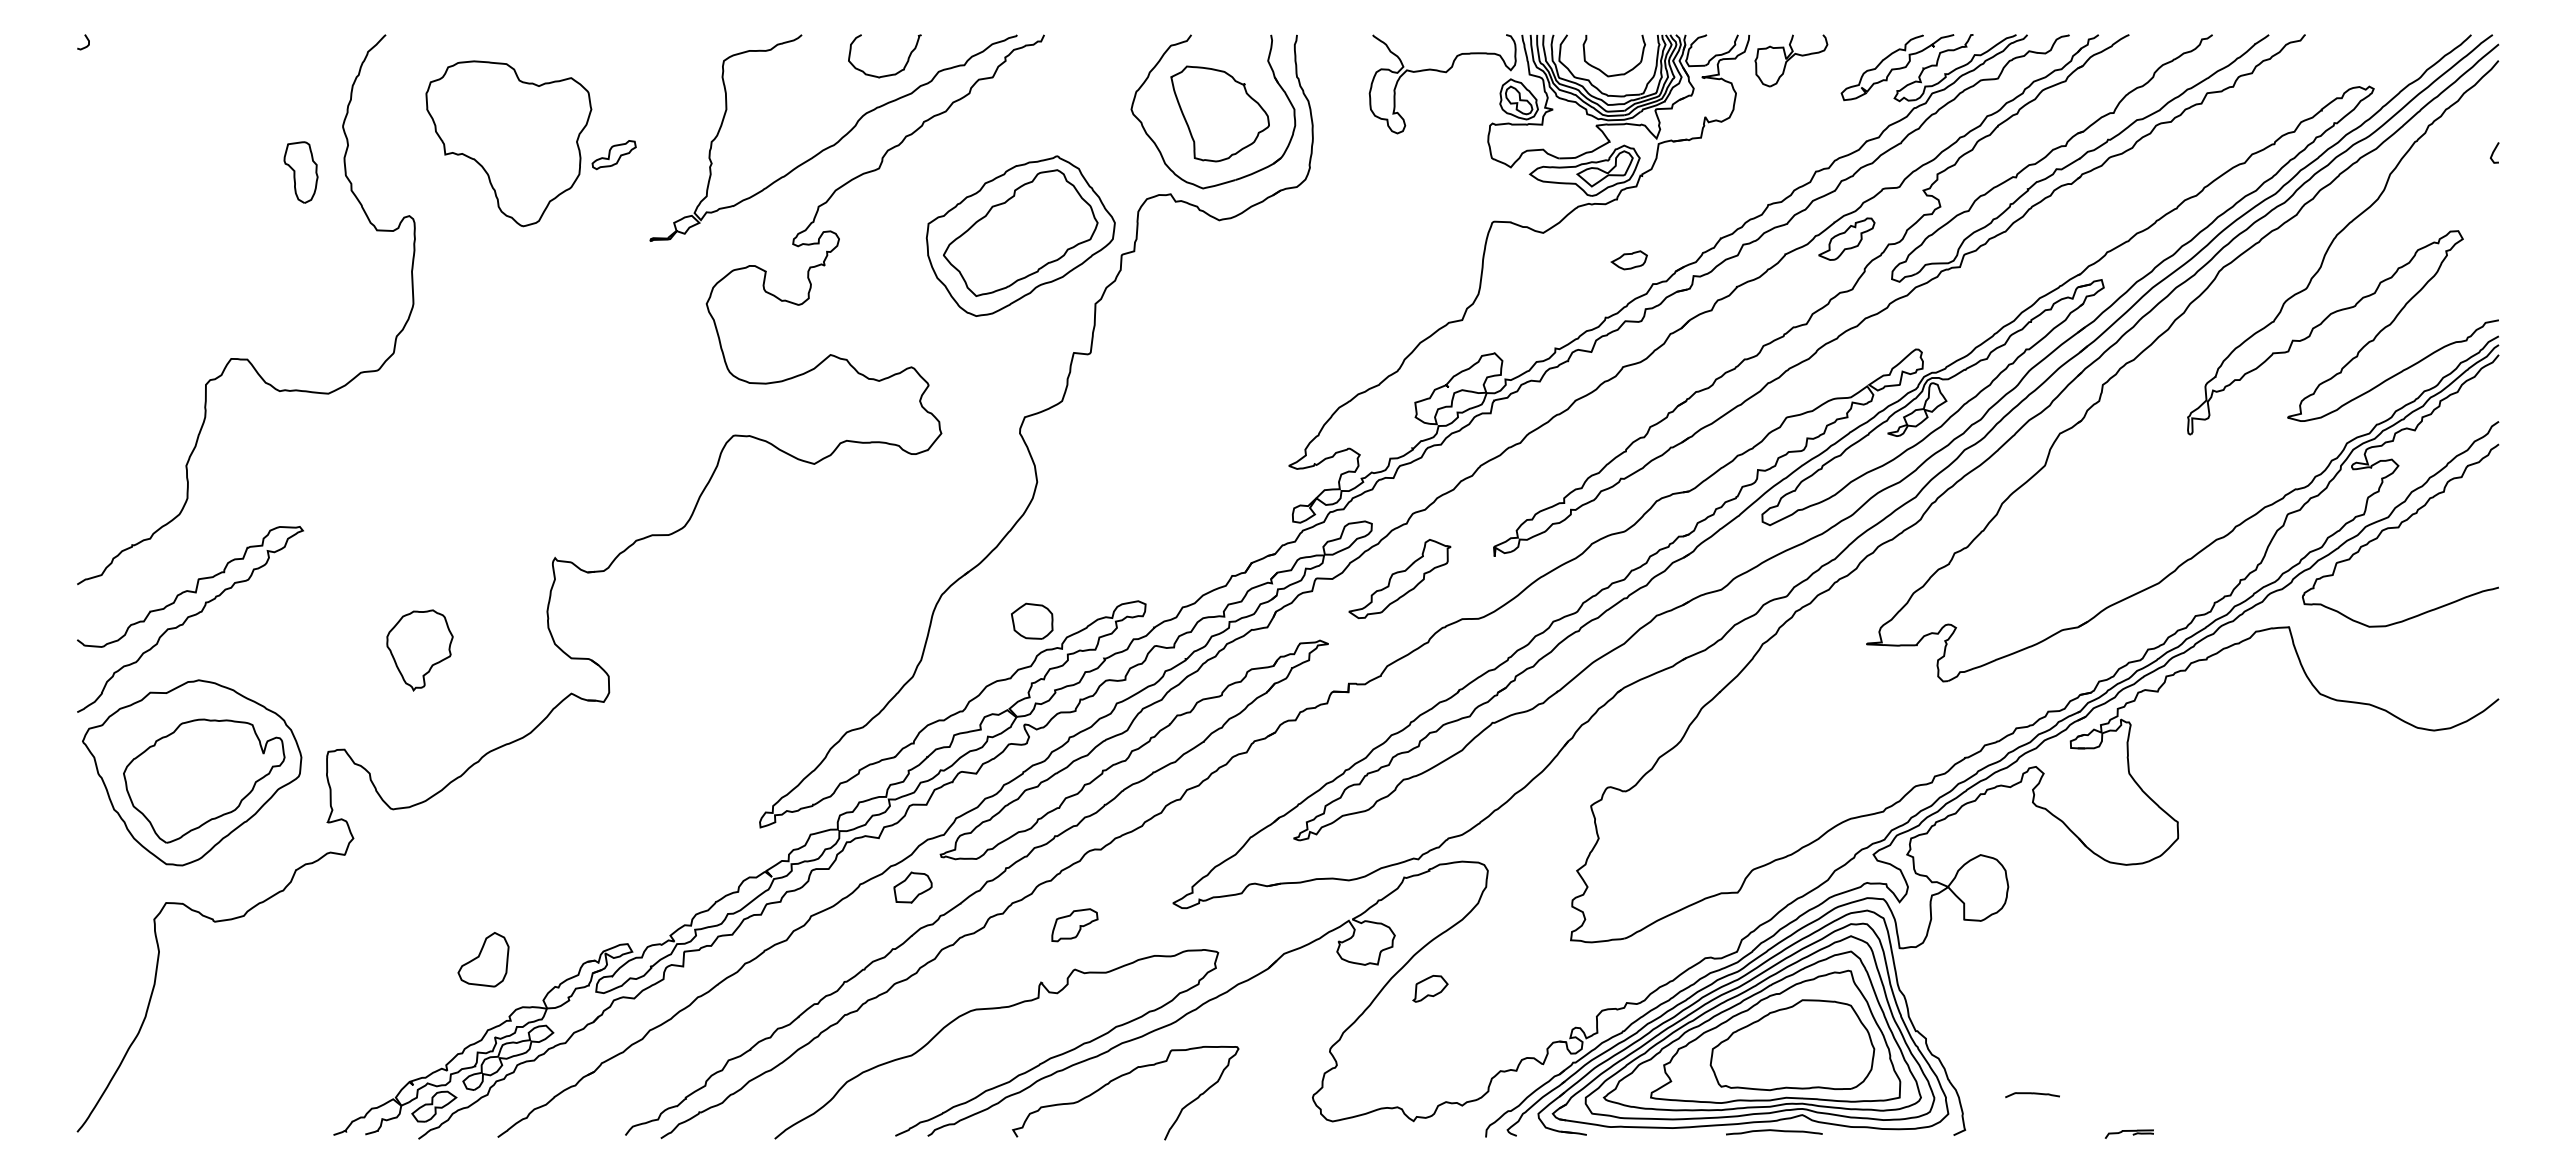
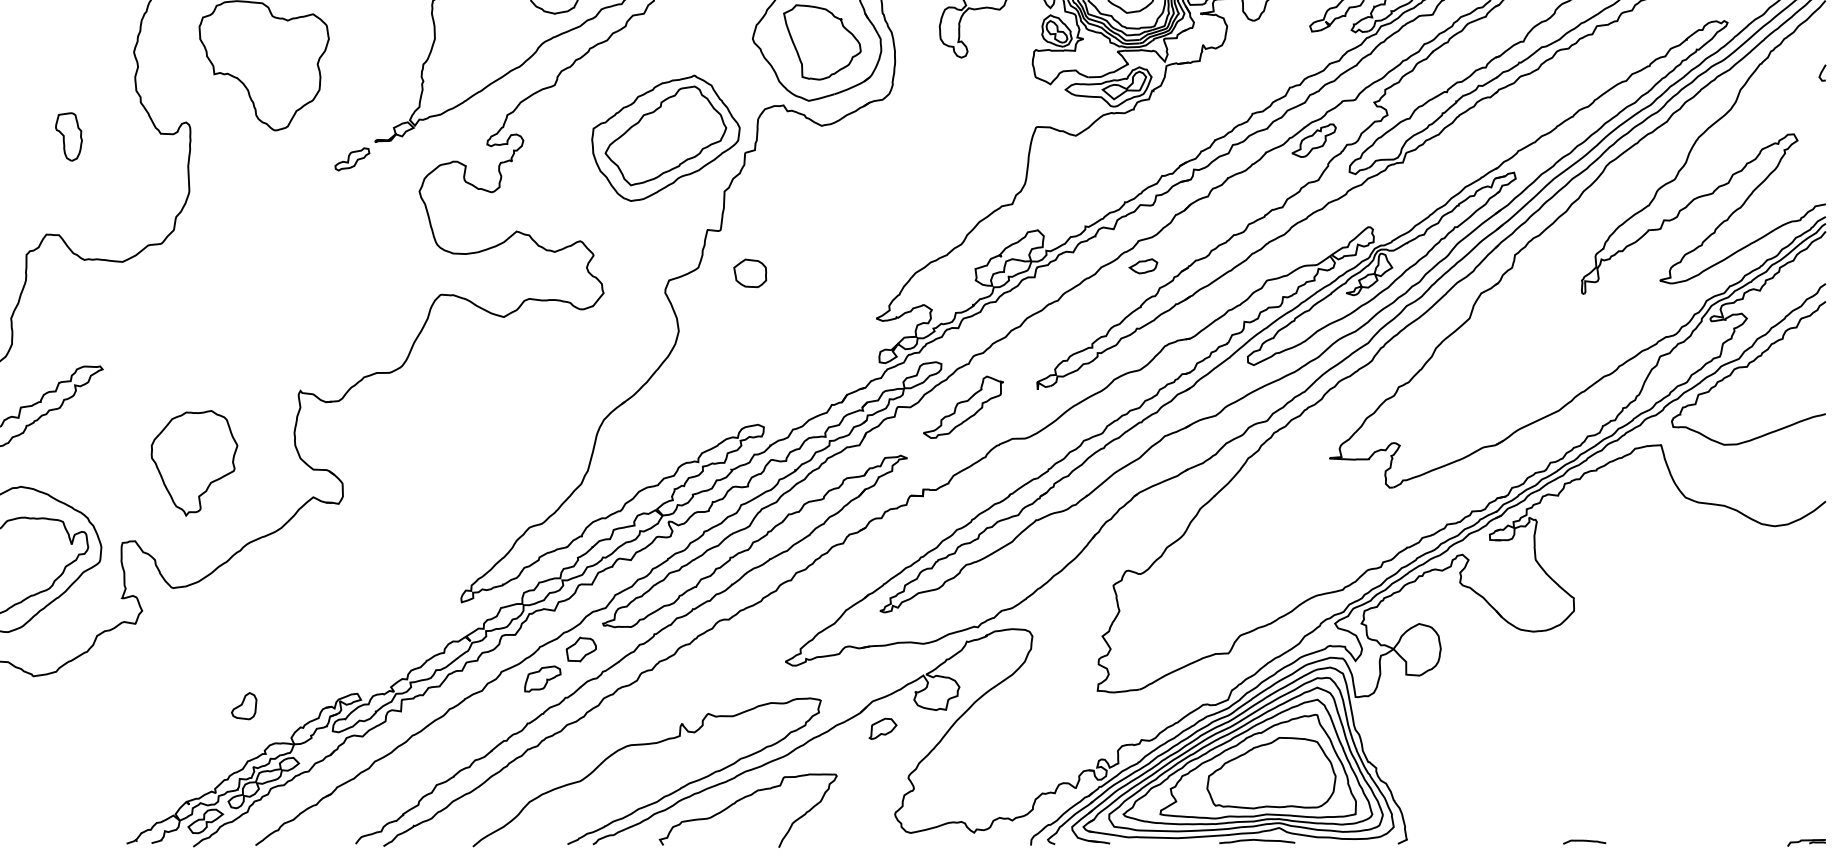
part: (613, 155) -> (351, 159), moved
part: (300, 172) -> (68, 137), moved
part: (1628, 260) -> (1142, 266), moved
part: (1032, 620) -> (750, 272), moved
part: (419, 650) -> (194, 463), size x1.67
part: (1074, 925) -> (542, 679), moved
part: (482, 959) -> (243, 705), size x0.62
part: (1430, 988) -> (883, 728), moved
curve: (2032, 1094) -> (1584, 841), moved
part: (2128, 1133) -> (1805, 842), moved

